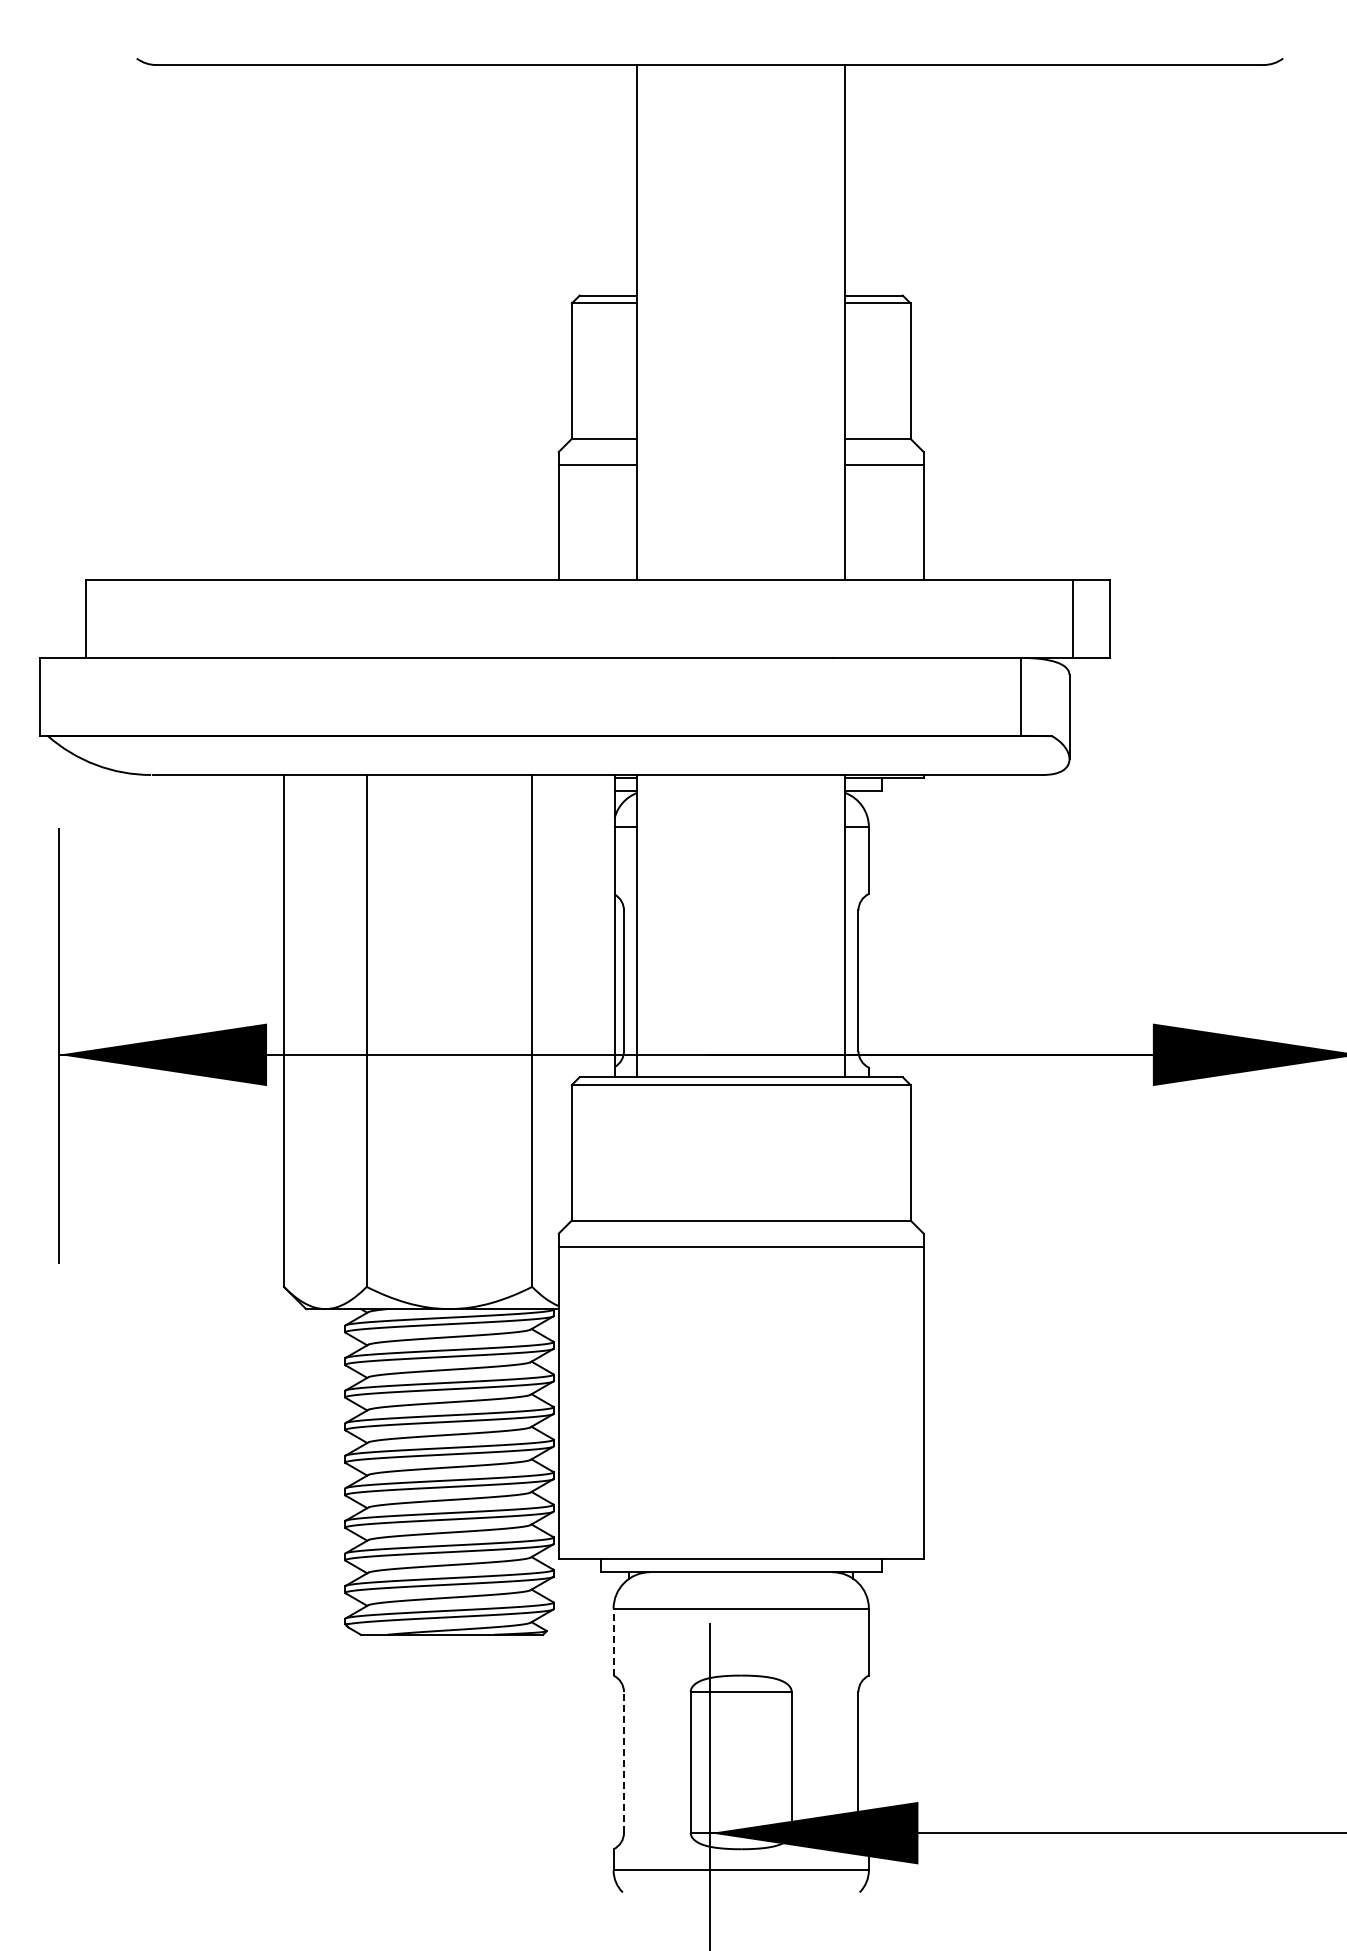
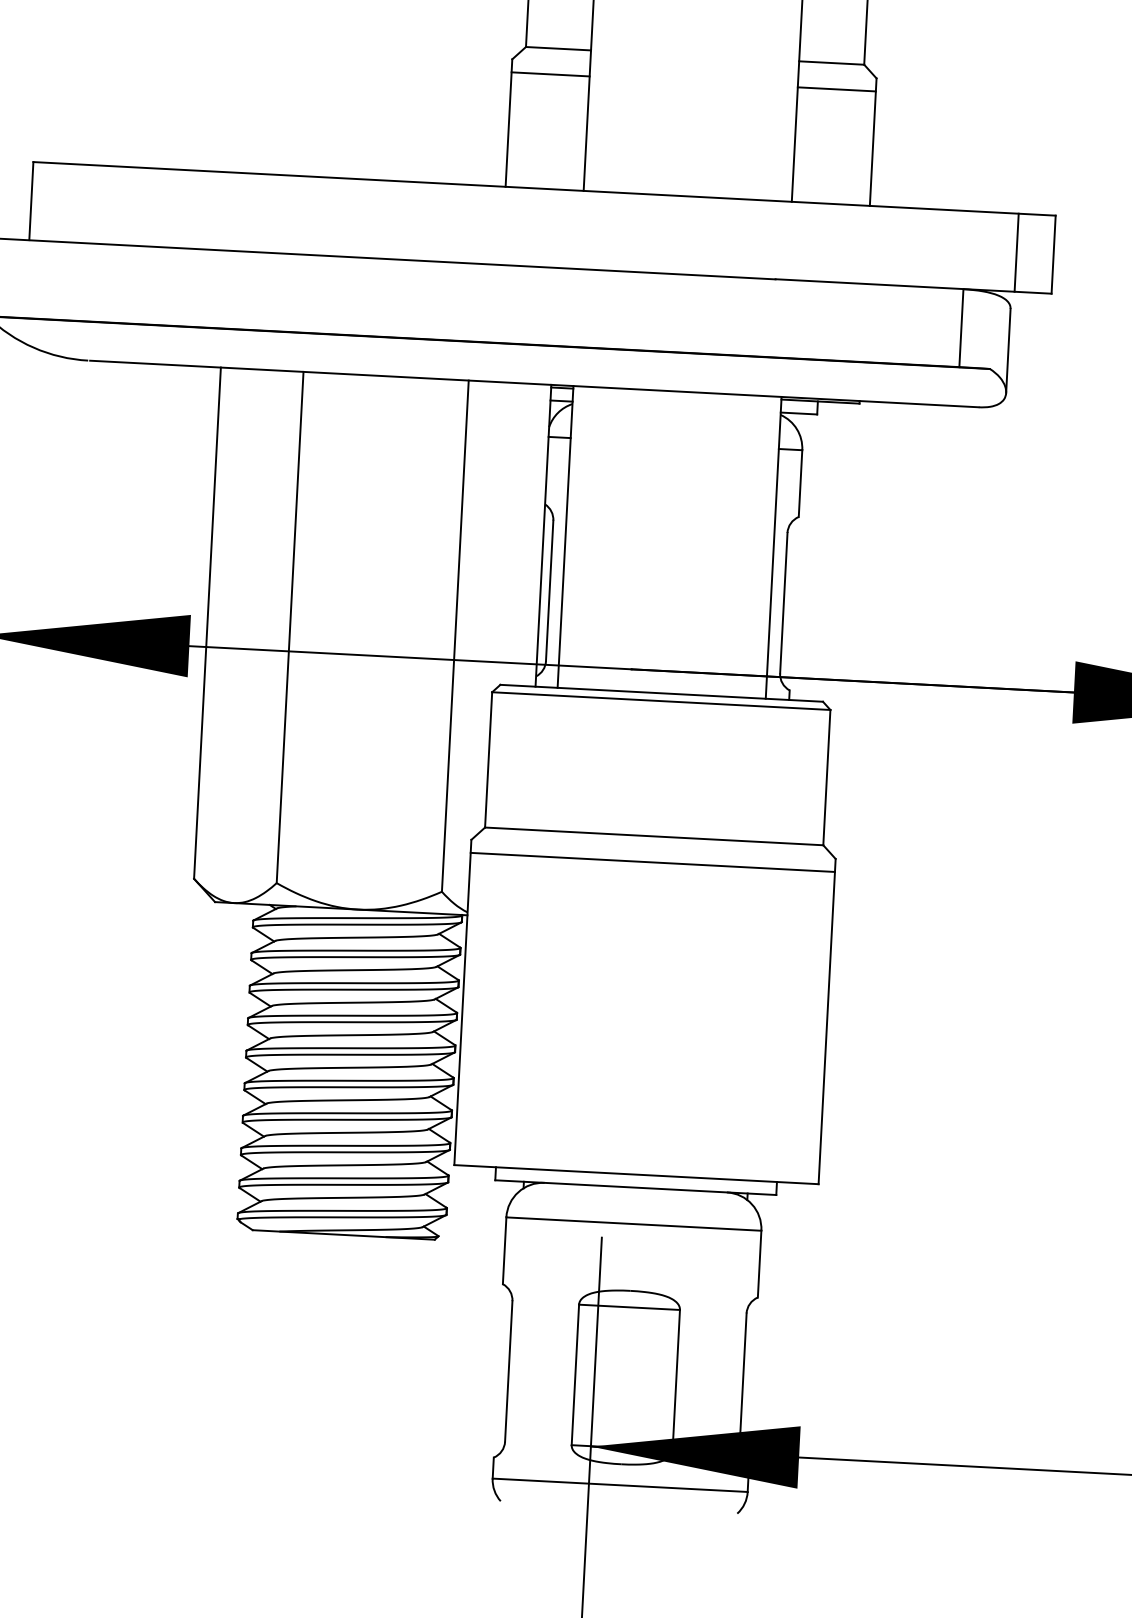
line: (613, 1641) -> (504, 1250), dashed -> solid
line: (624, 1761) -> (509, 1370), dashed -> solid

